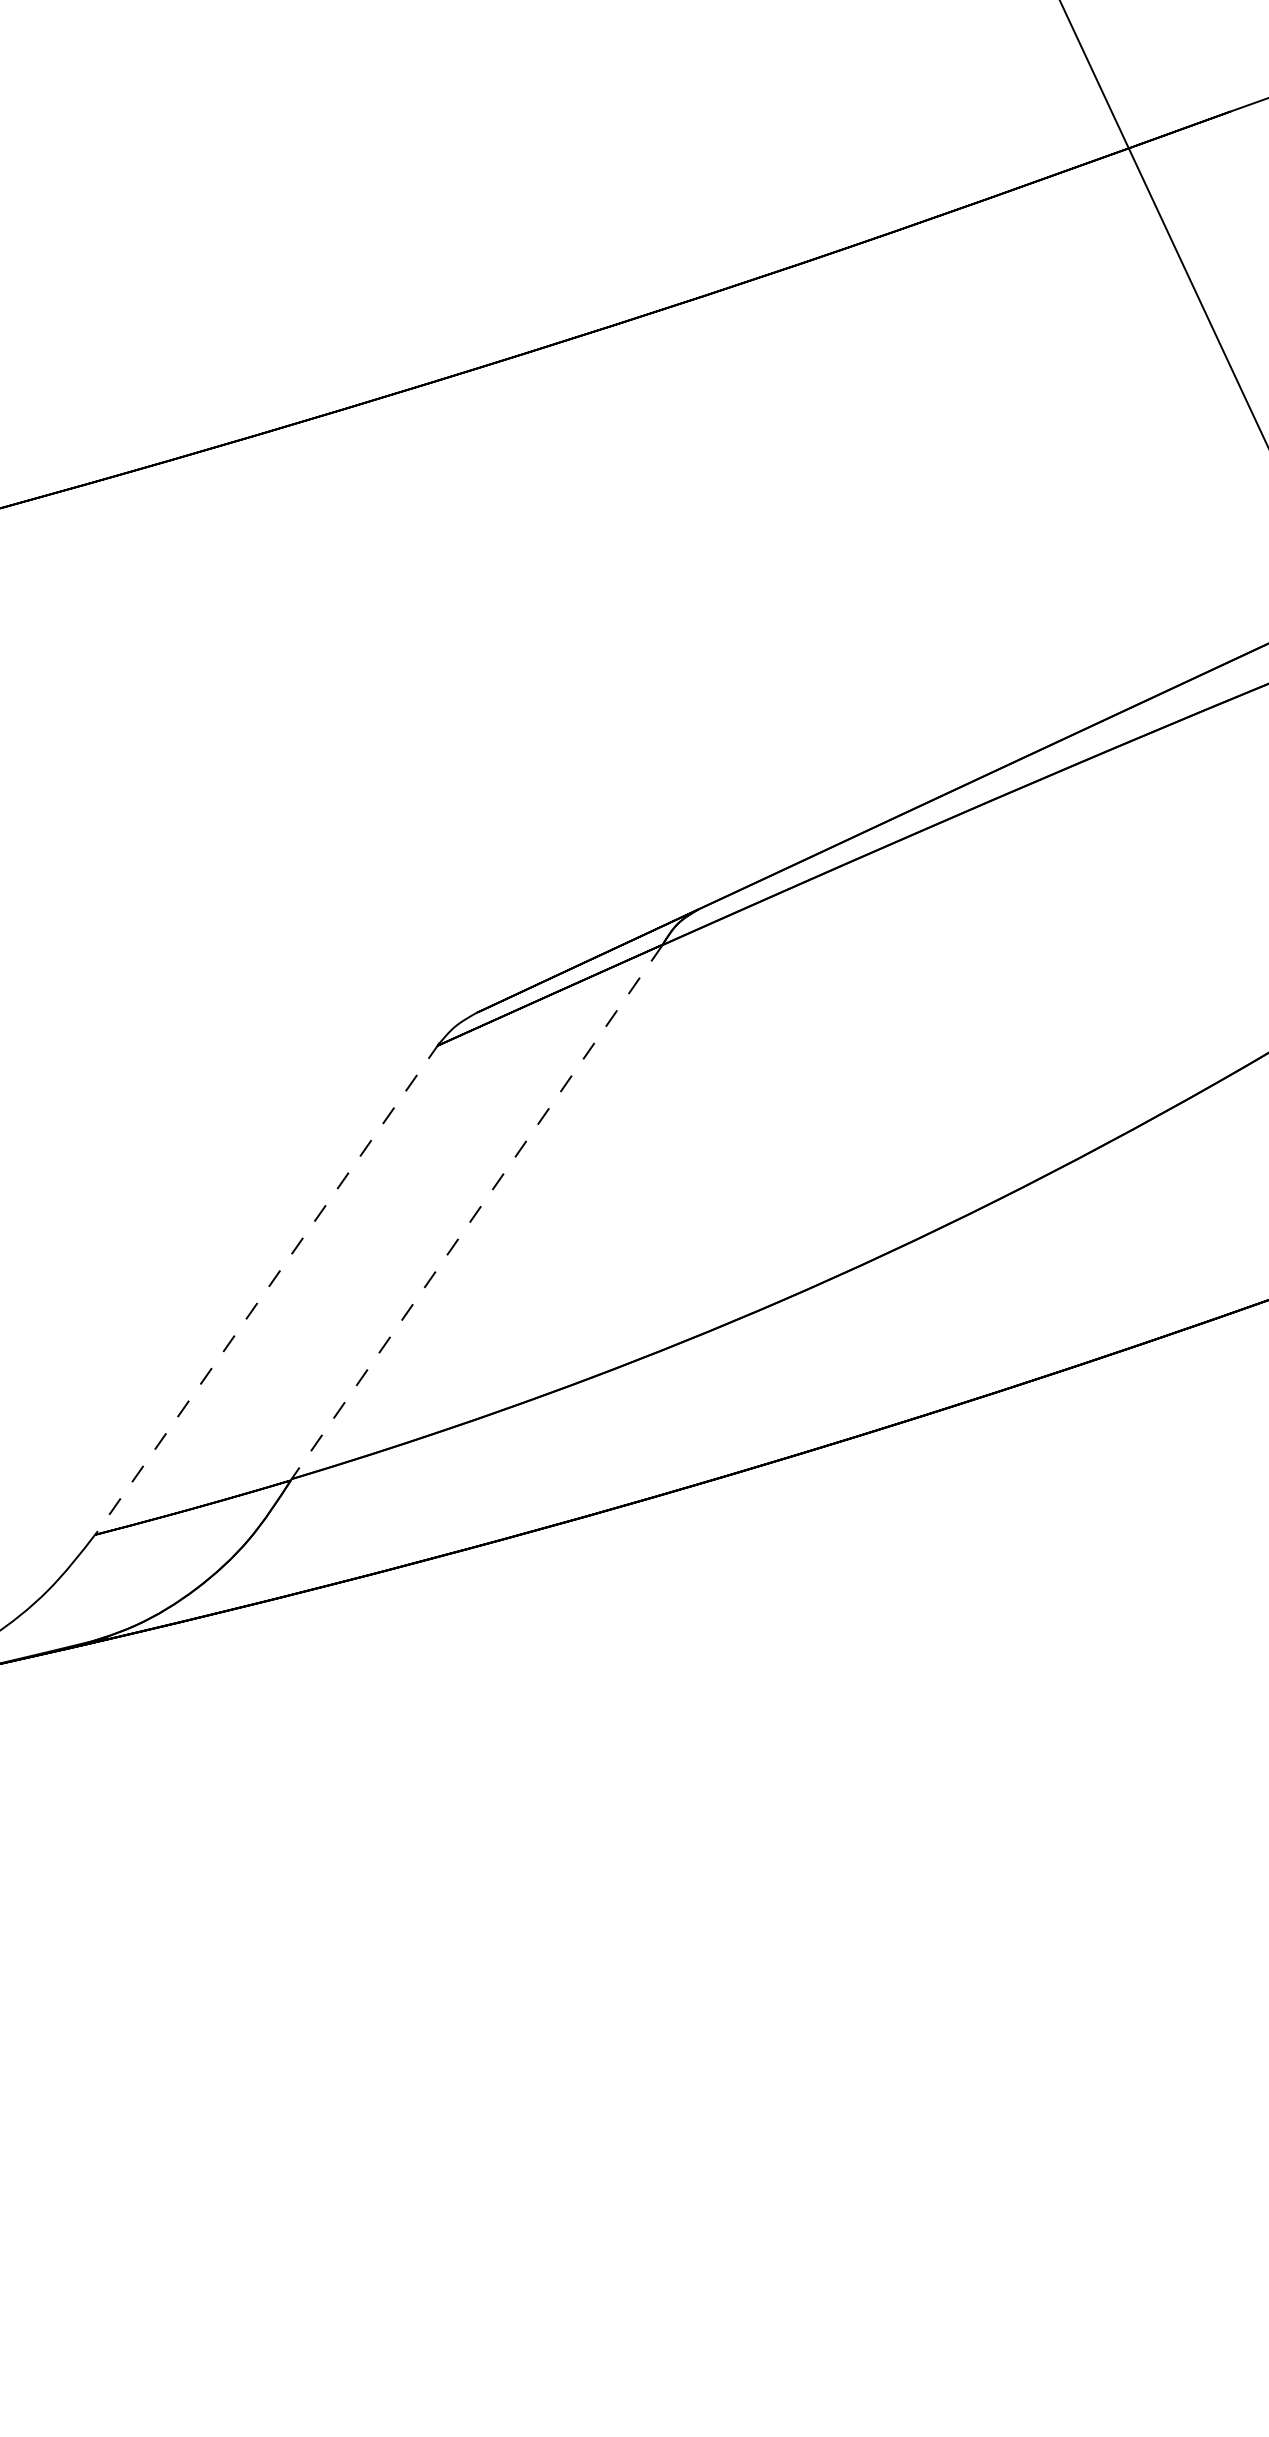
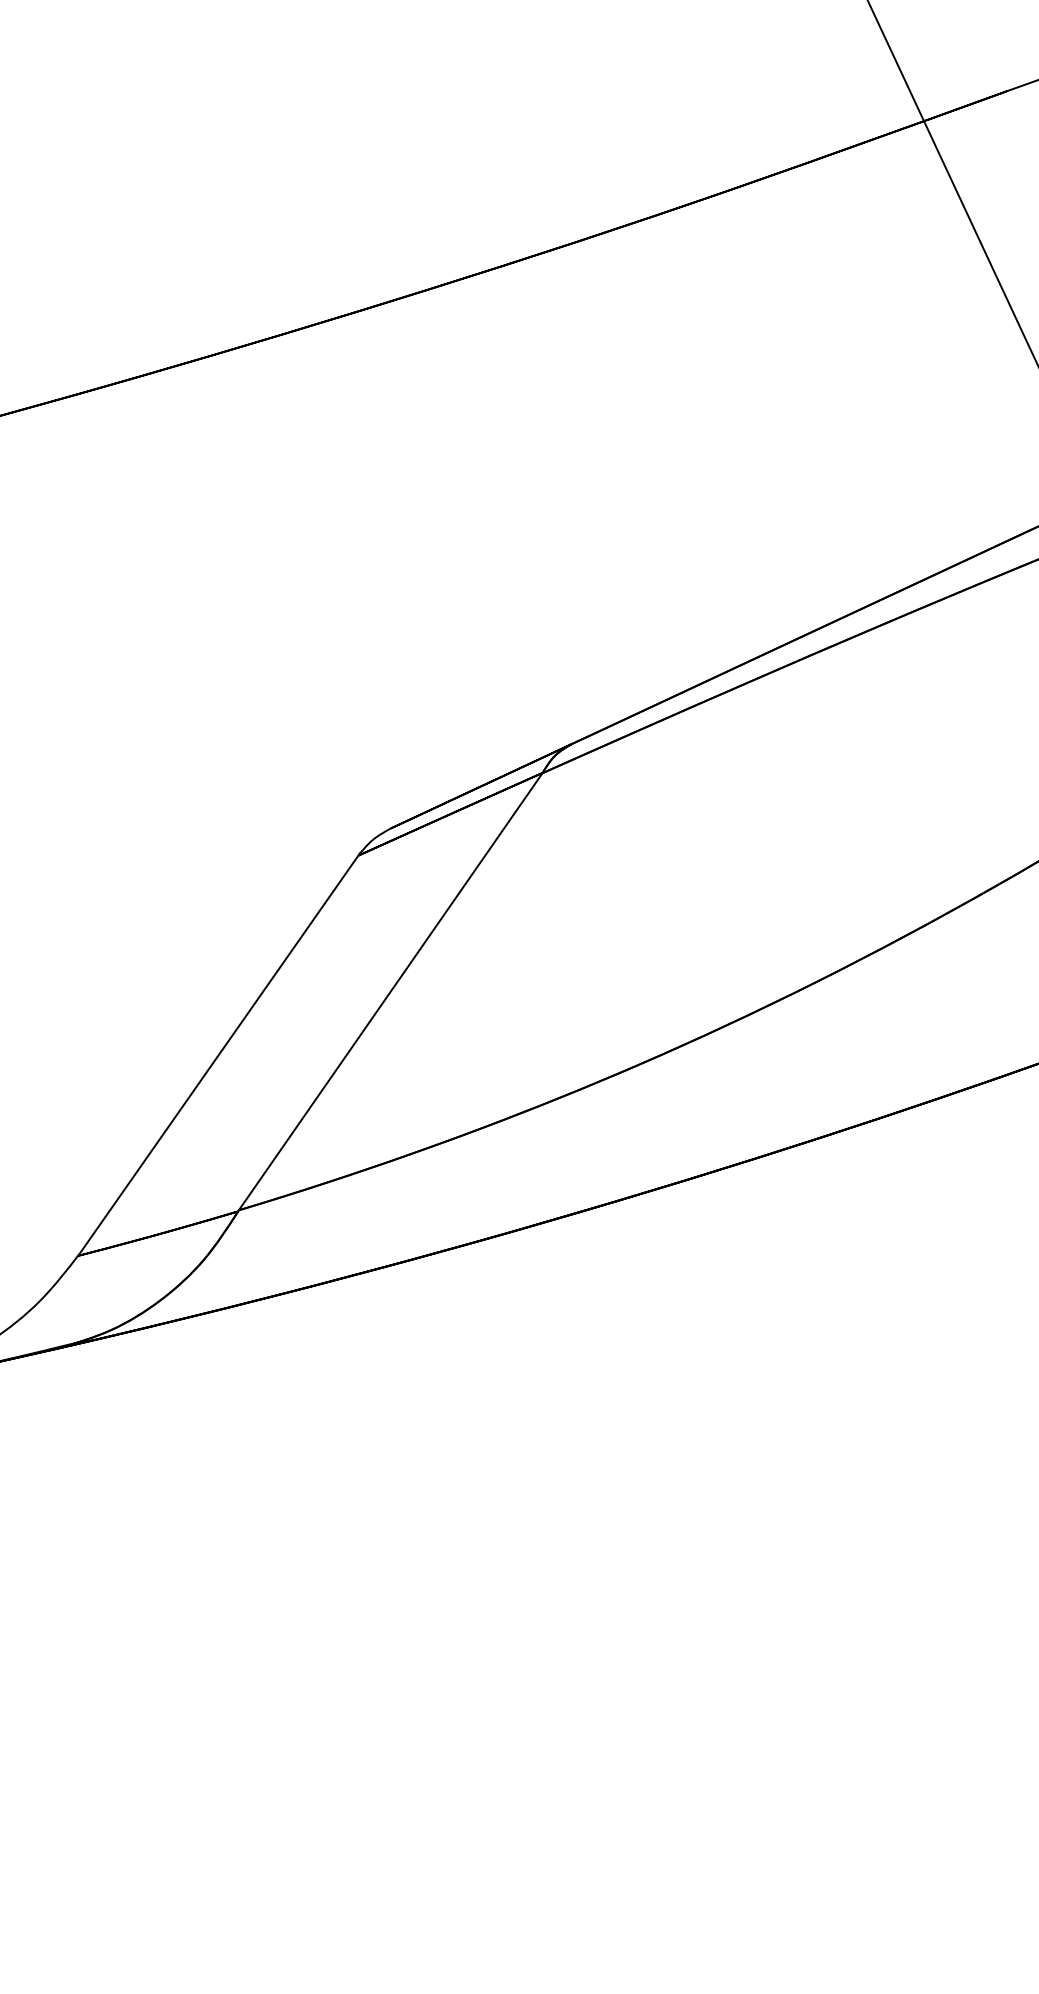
line: (476, 1212) -> (390, 992), dashed -> solid
line: (267, 1288) -> (219, 1054), dashed -> solid

